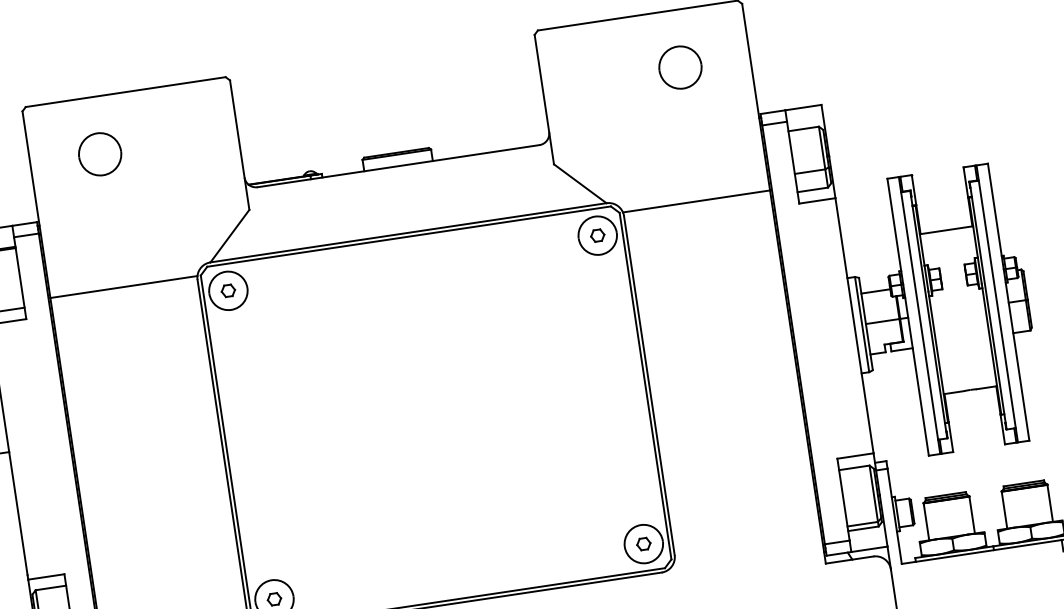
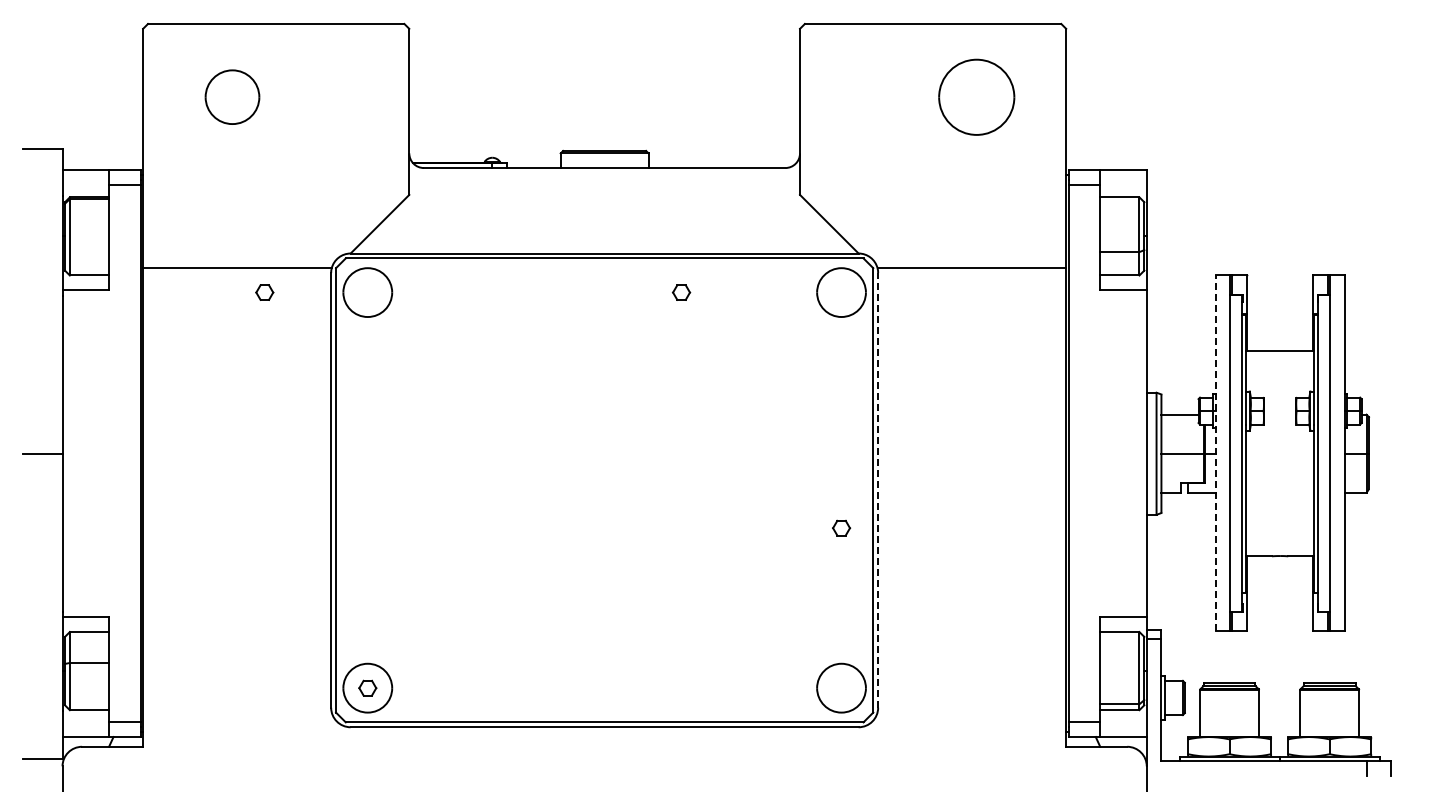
part: (680, 67) -> (976, 96), size x1.4
part: (597, 235) -> (681, 292), moved
part: (228, 290) -> (264, 292), moved
line: (908, 317) -> (1215, 453), solid -> dashed
line: (649, 384) -> (878, 489), solid -> dashed
part: (643, 543) -> (841, 527), moved

